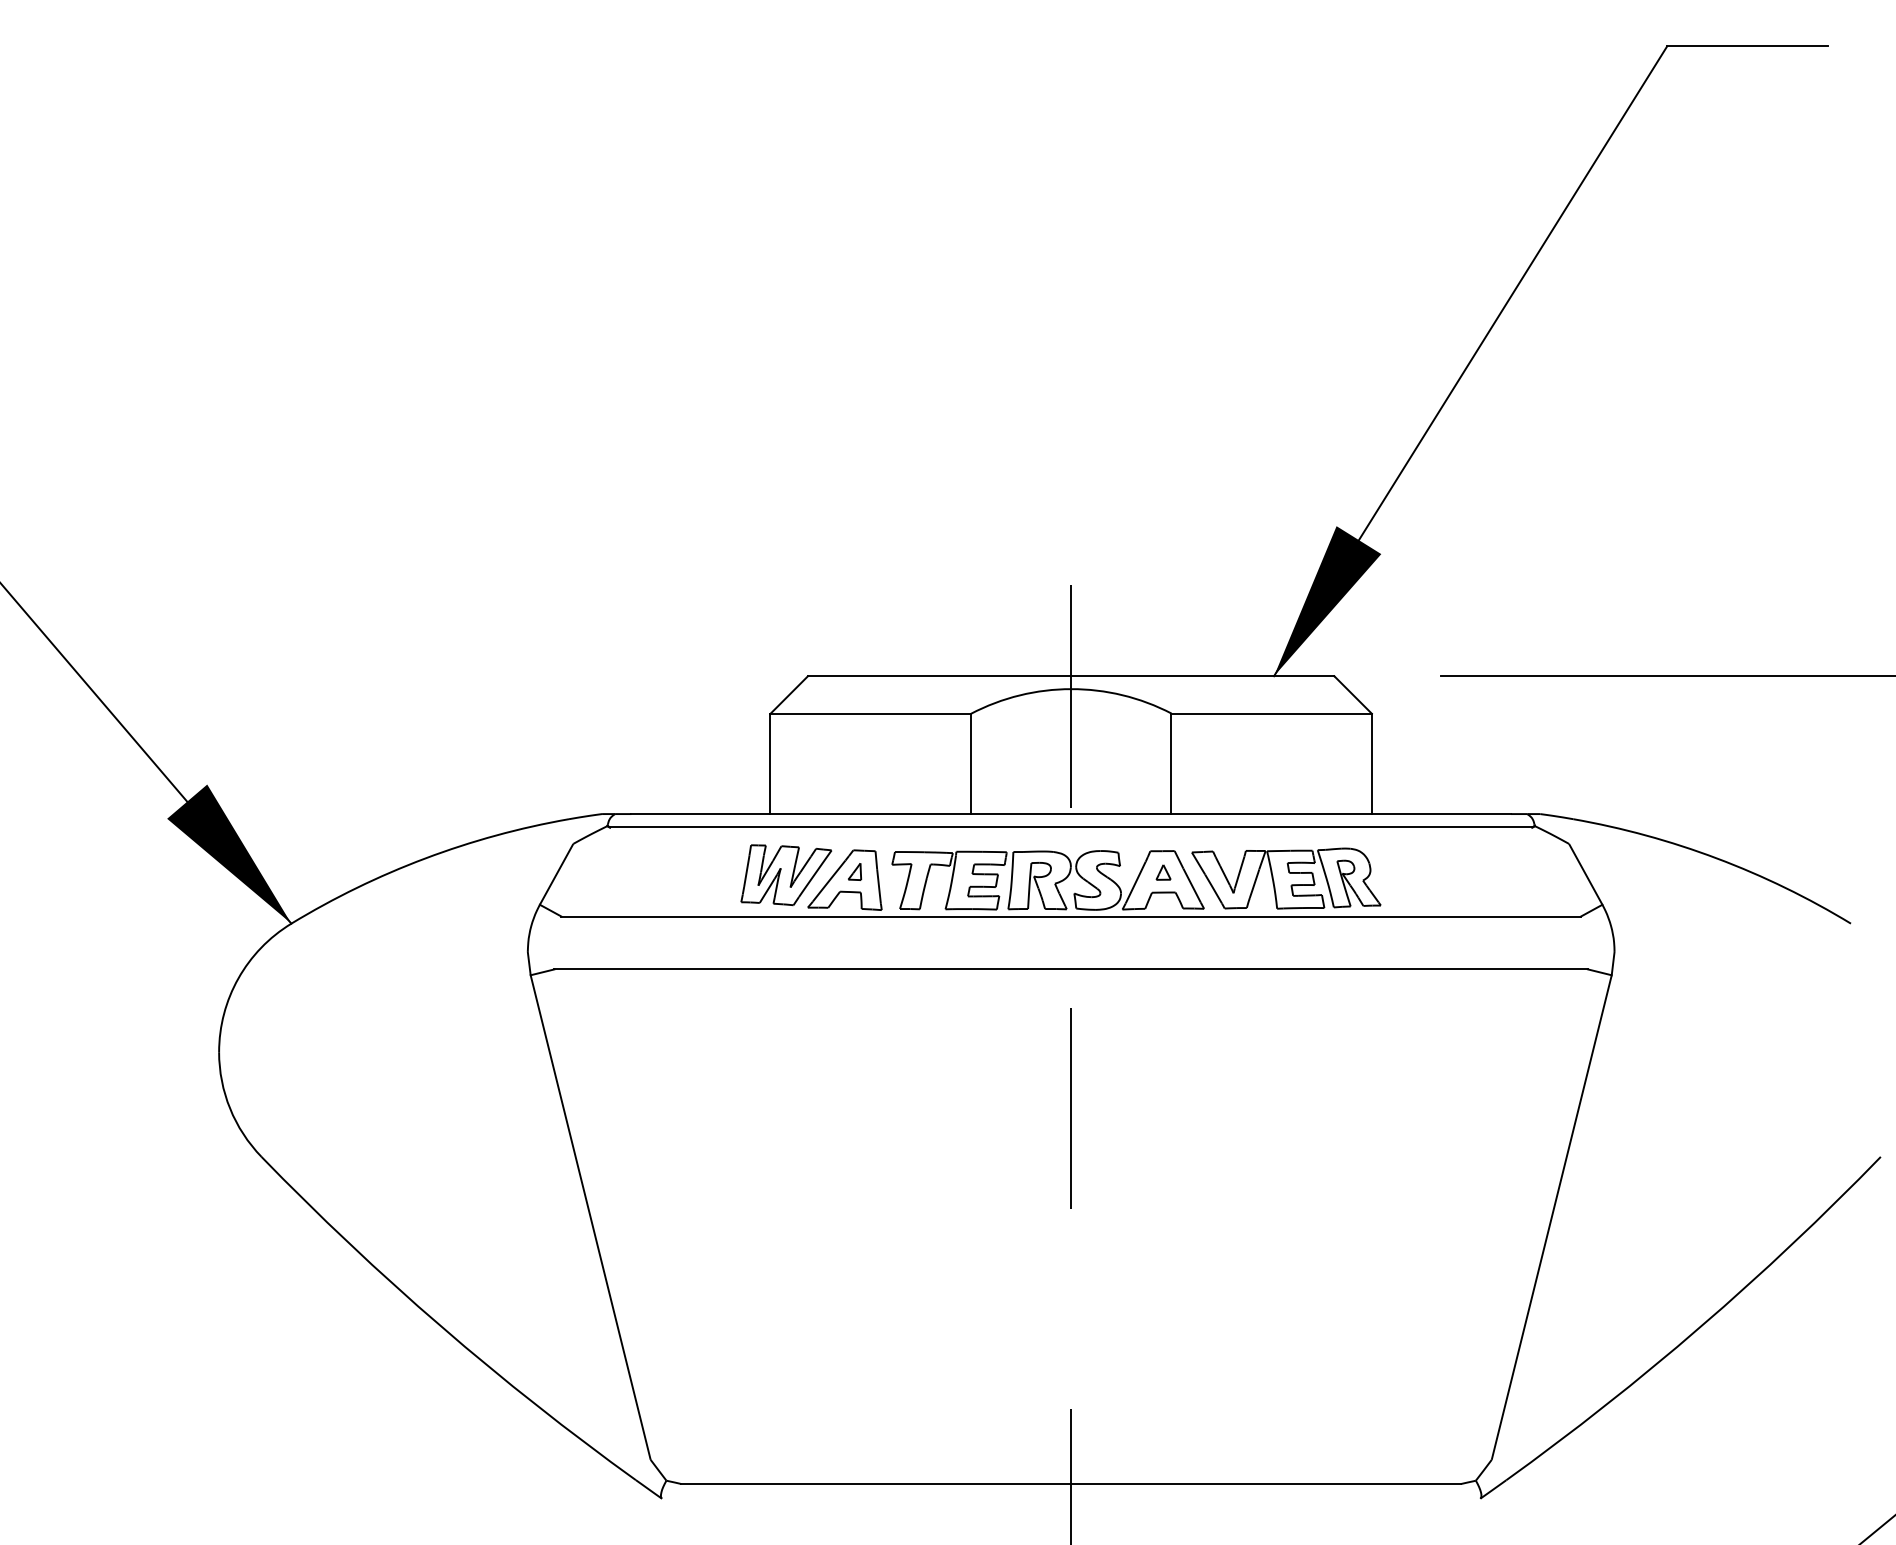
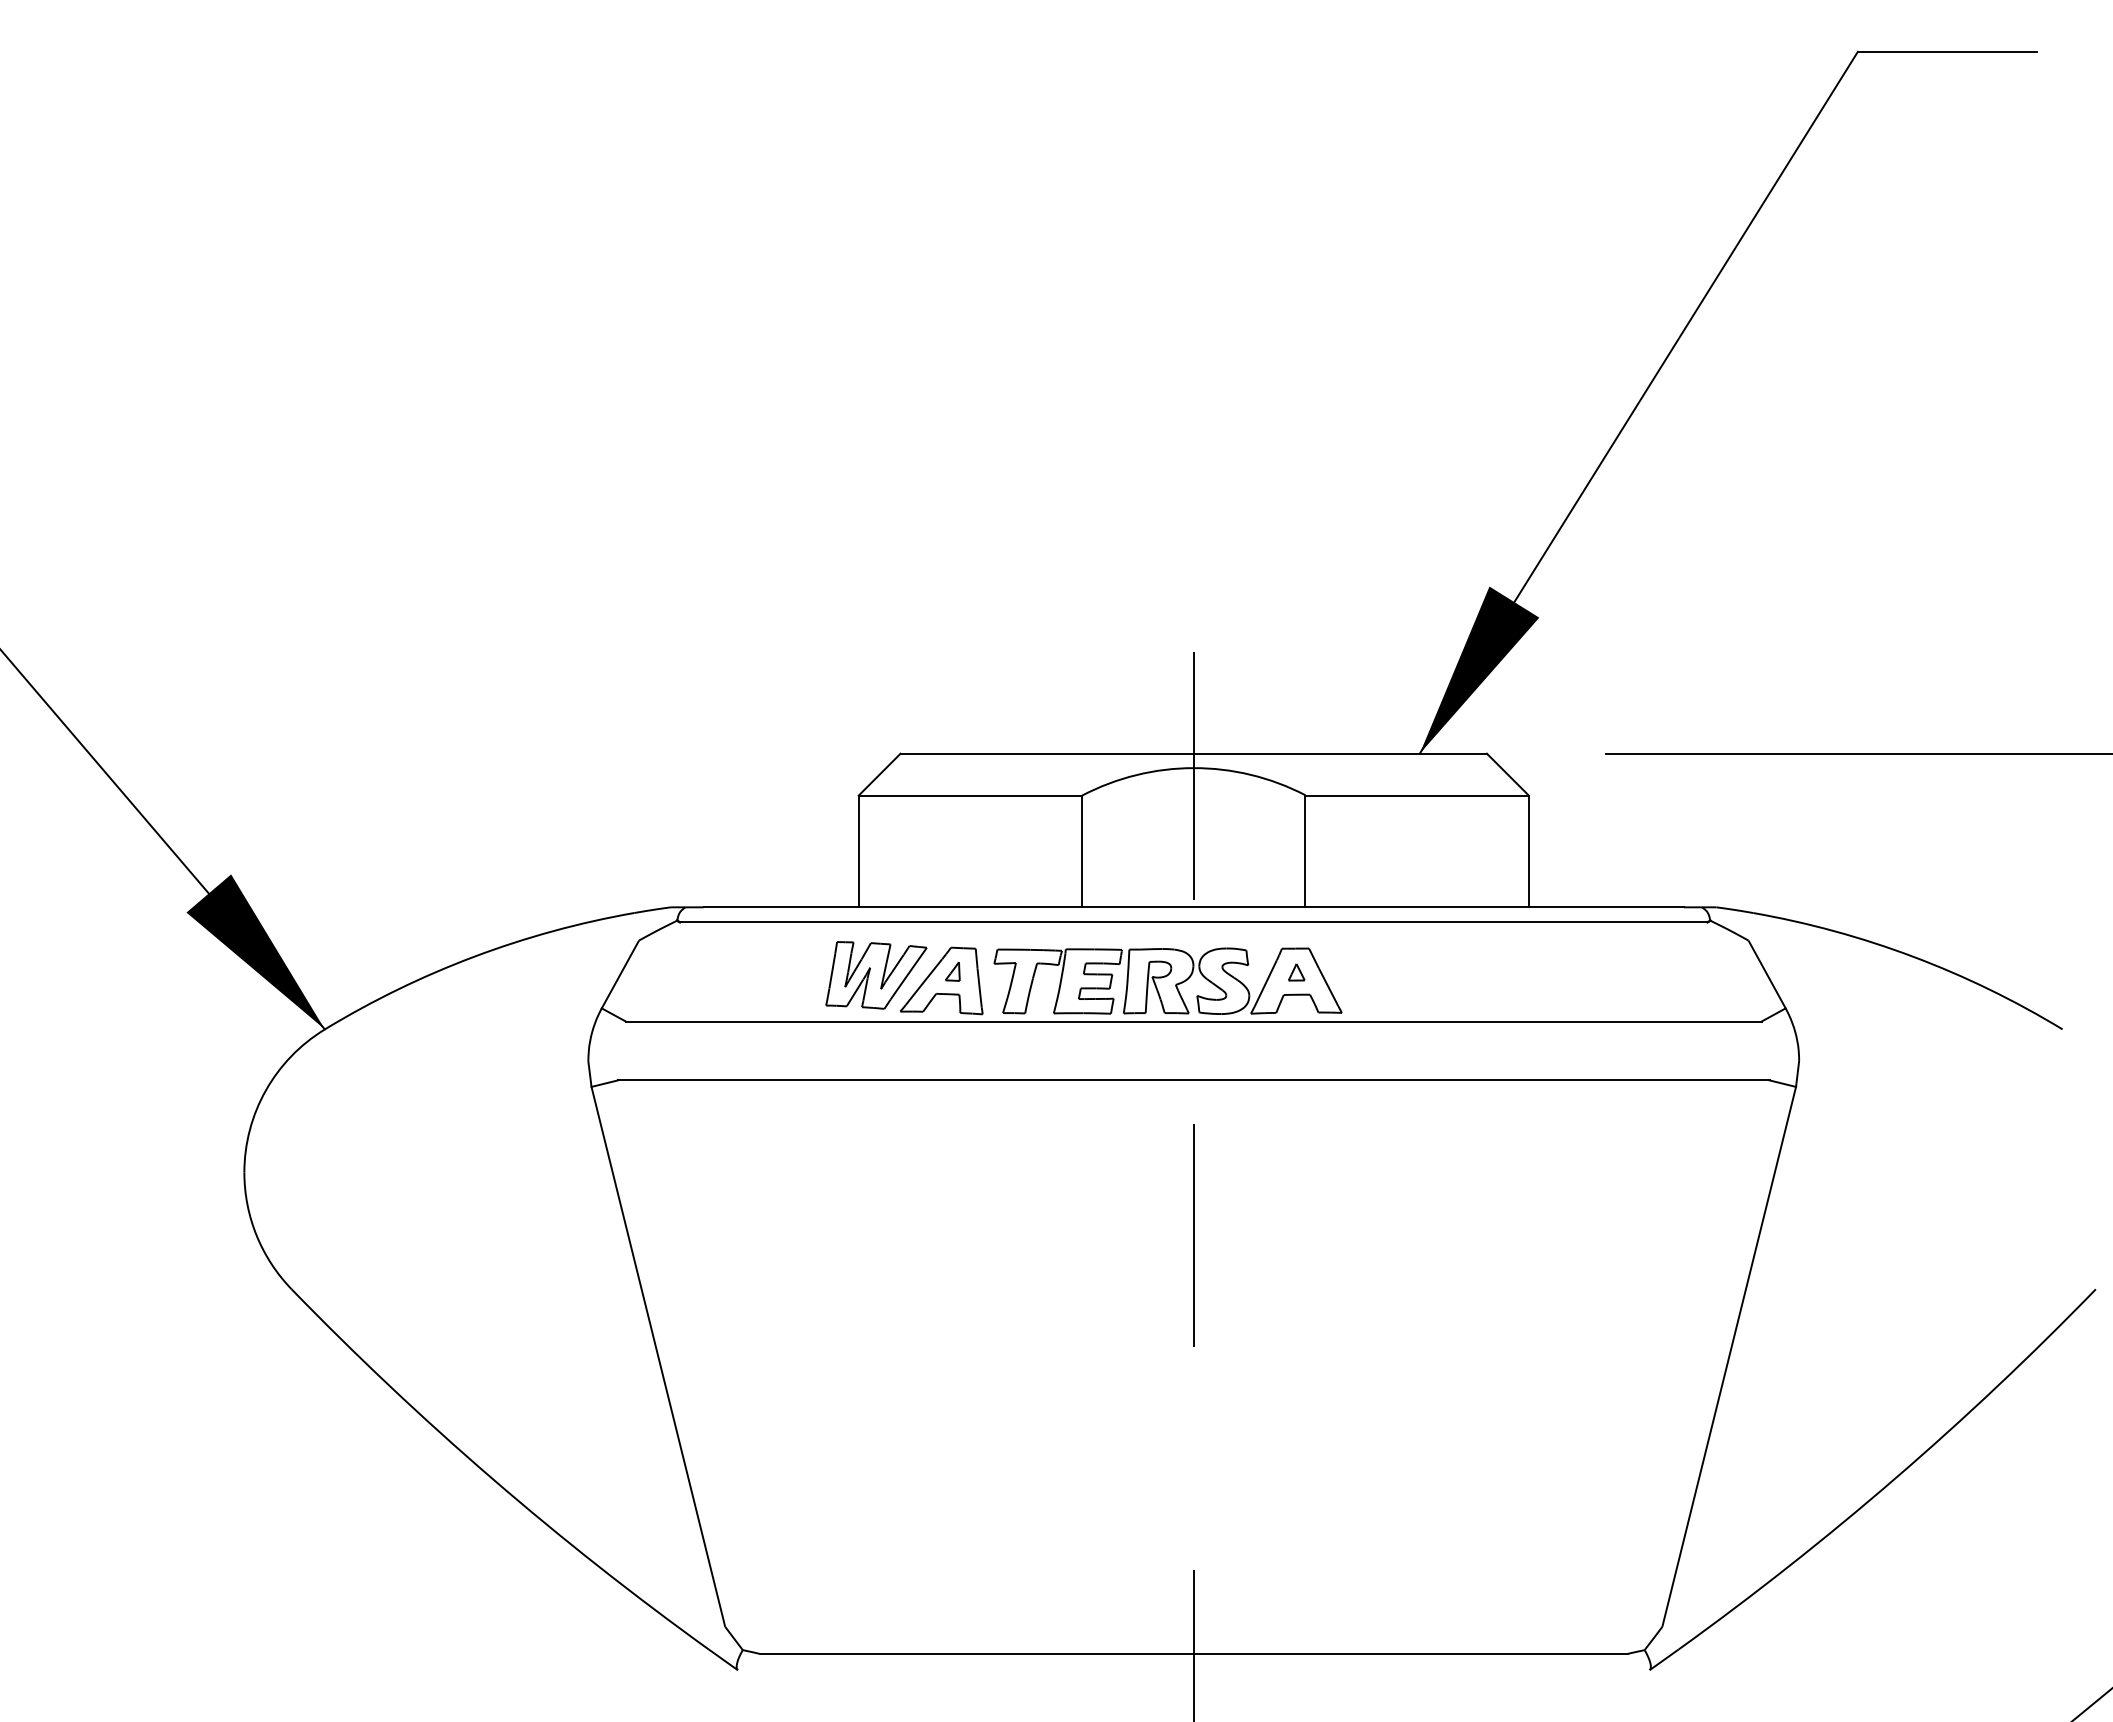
part: (1286, 877) -> (1433, 978), removed

